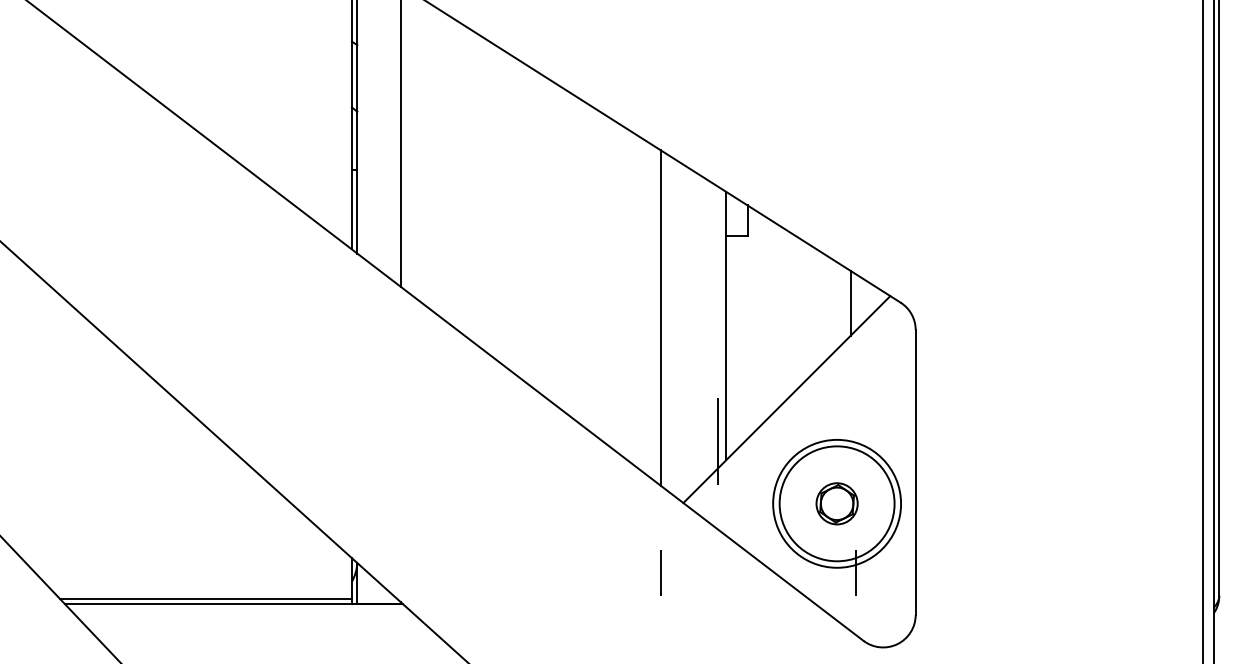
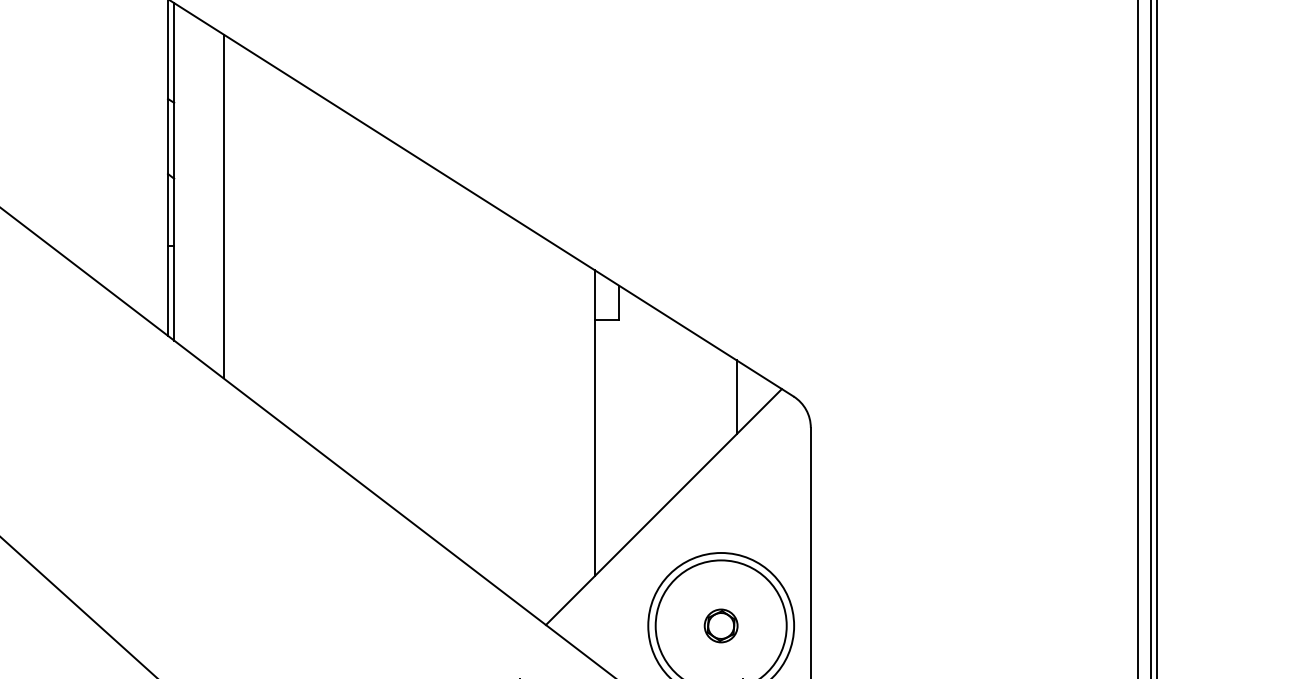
line: (660, 317) -> (519, 413), removed
line: (717, 441) -> (584, 554), removed
part: (836, 503) -> (720, 625), size x0.7

